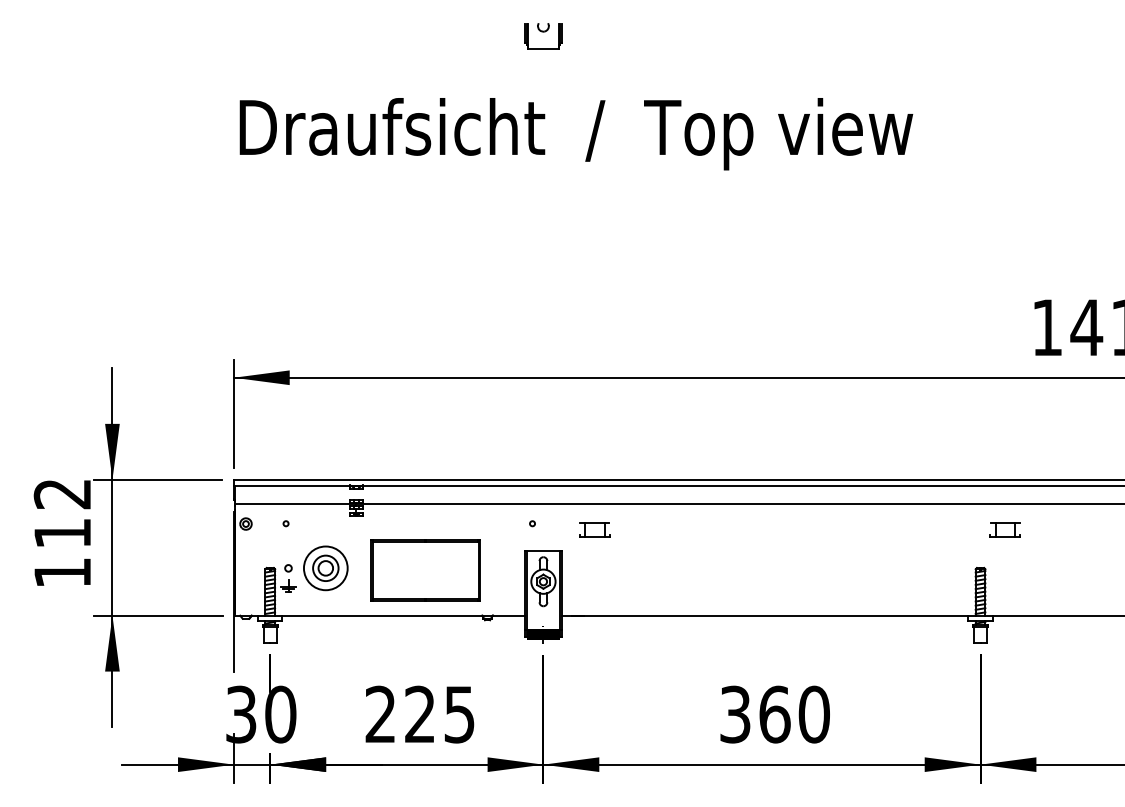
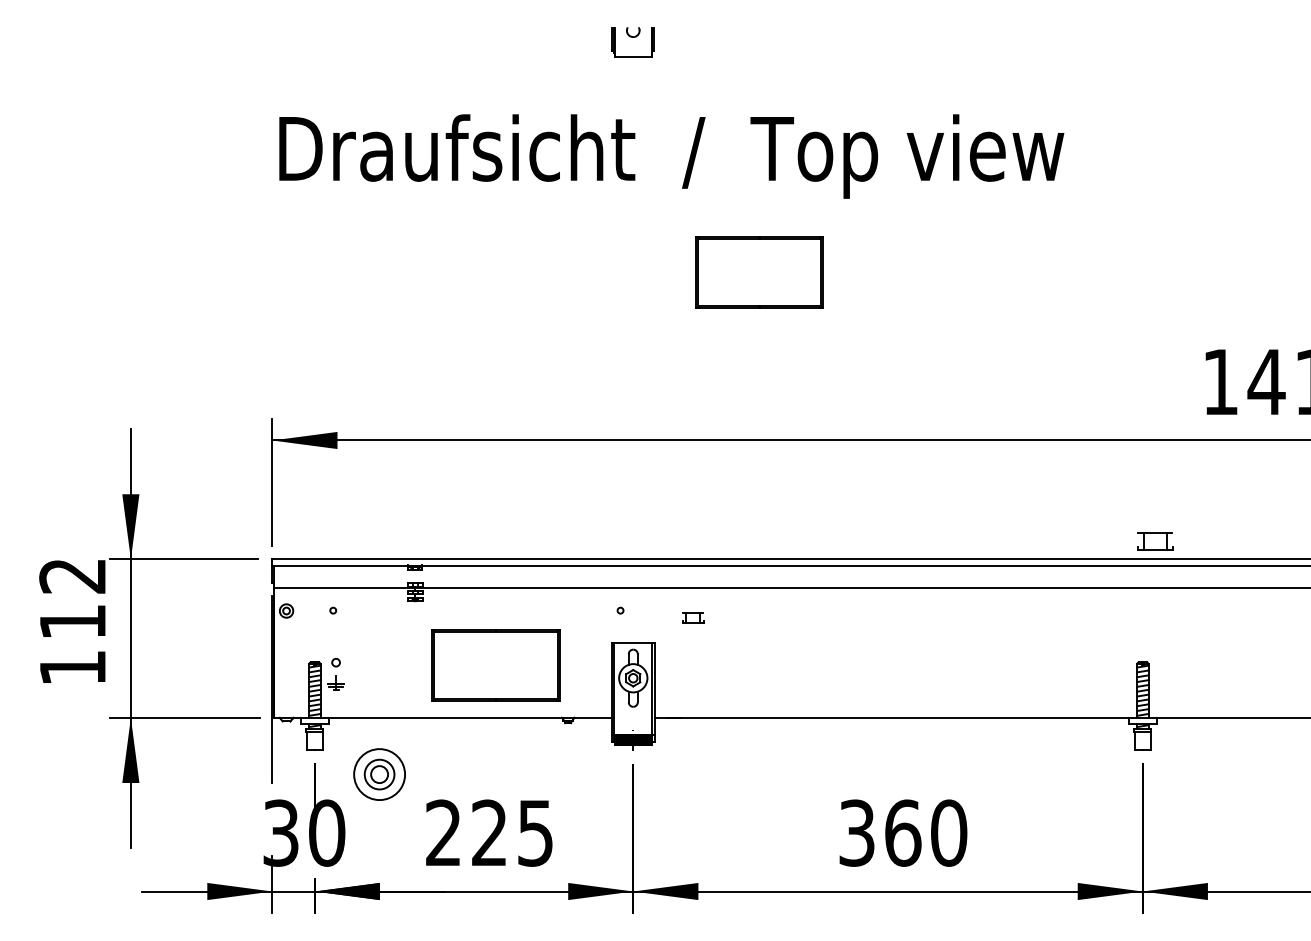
part: (651, 233) -> (759, 272), added
part: (594, 529) -> (692, 617), size x0.6
part: (1004, 529) -> (1154, 540), moved
part: (325, 568) -> (379, 774), moved

